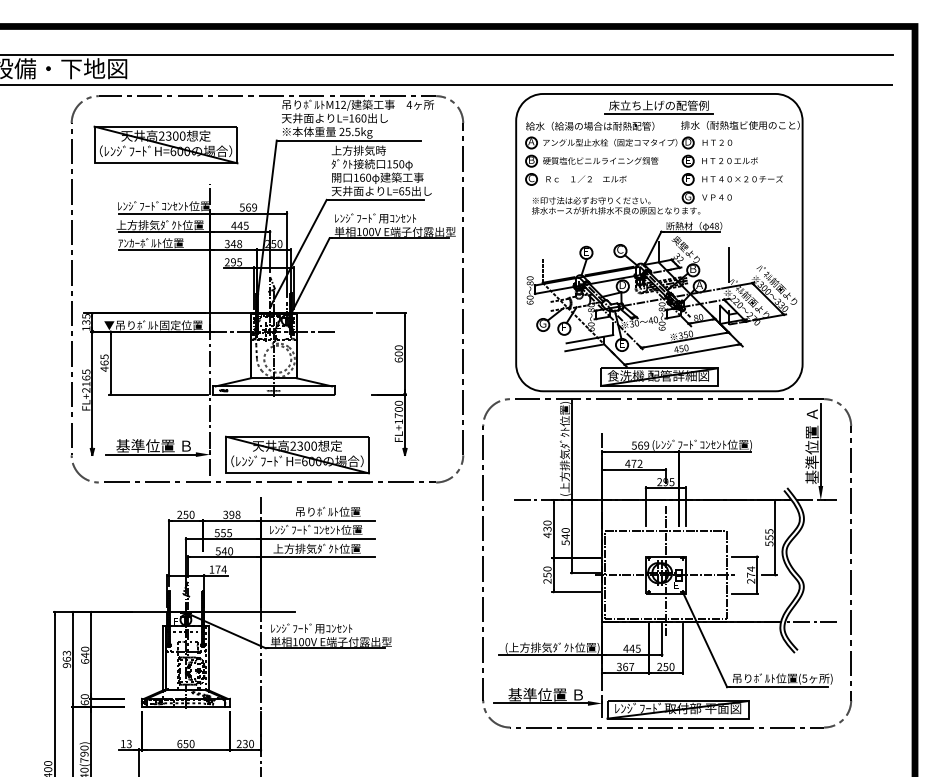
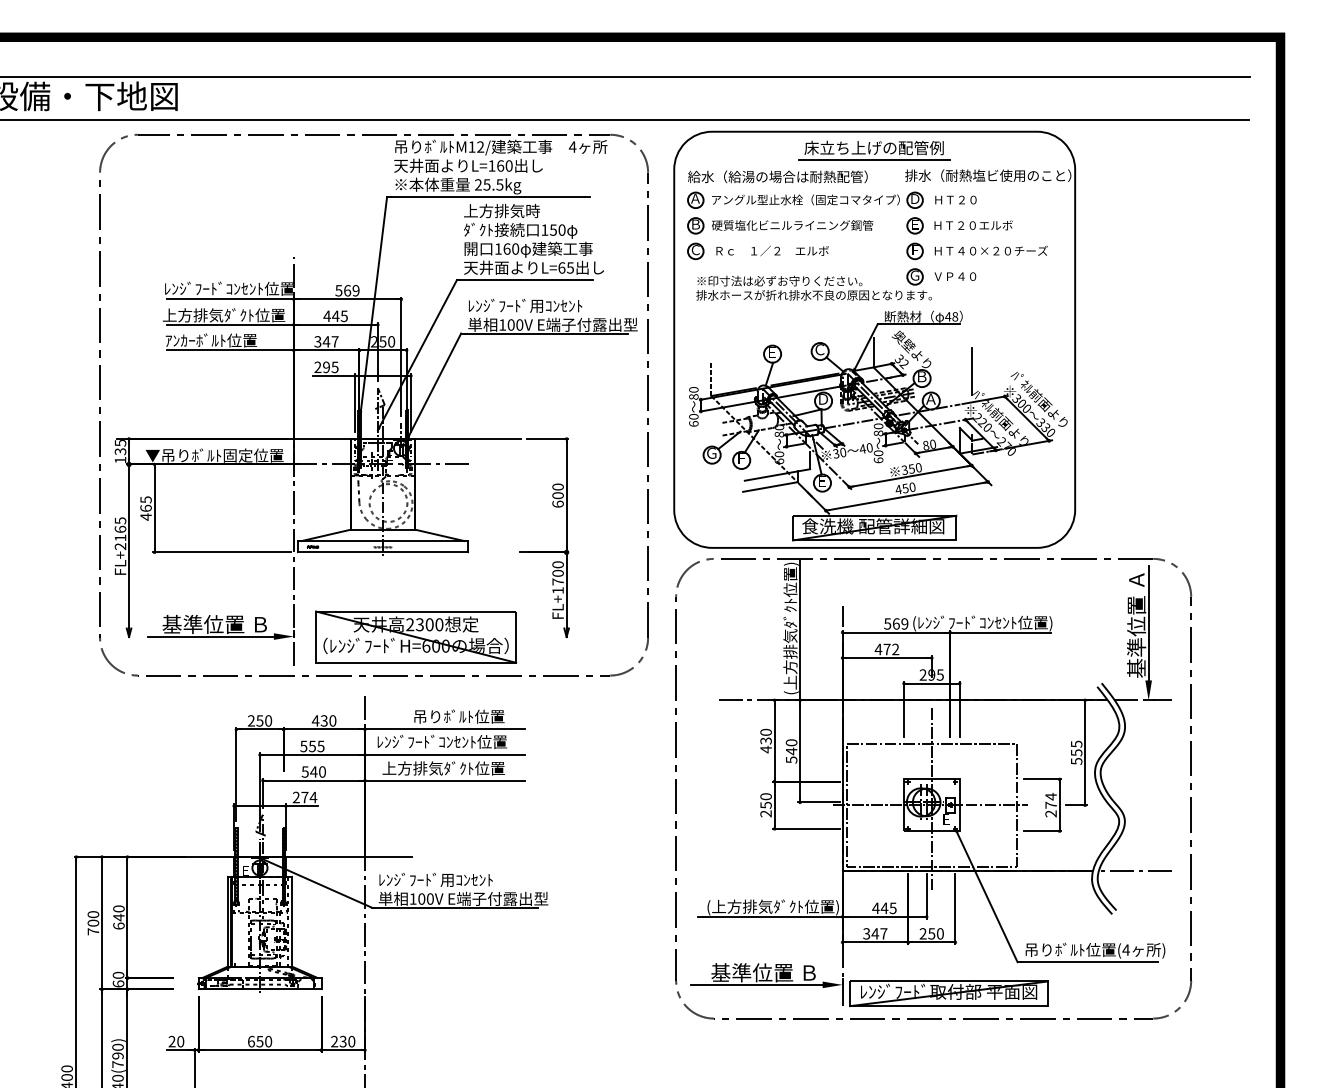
part: (166, 144) -> (232, 202), removed
part: (659, 242) -> (874, 339), moved
text: (239, 243) -> (334, 341), 348 -> 347
text: (231, 514) -> (323, 720), 398 -> 430
text: (211, 569) -> (295, 797), 174 -> 274
text: (67, 659) -> (93, 923), 963 -> 700
text: (625, 666) -> (875, 933), 367 -> 347
text: (804, 678) -> (1125, 949), (5 -> (4
text: (126, 743) -> (176, 1041), 13 -> 20

